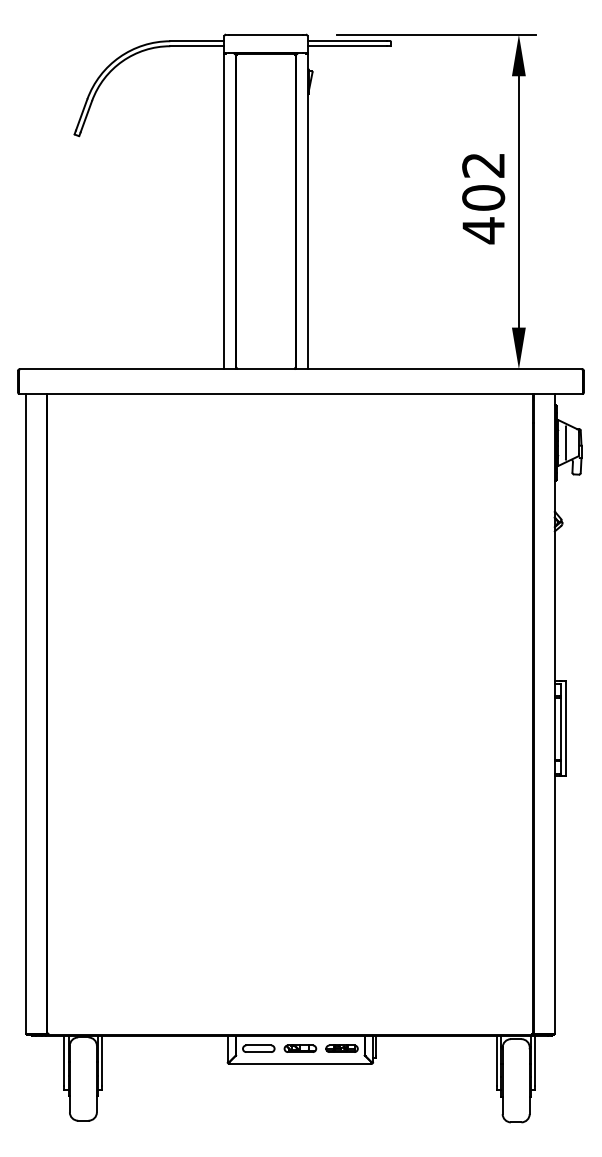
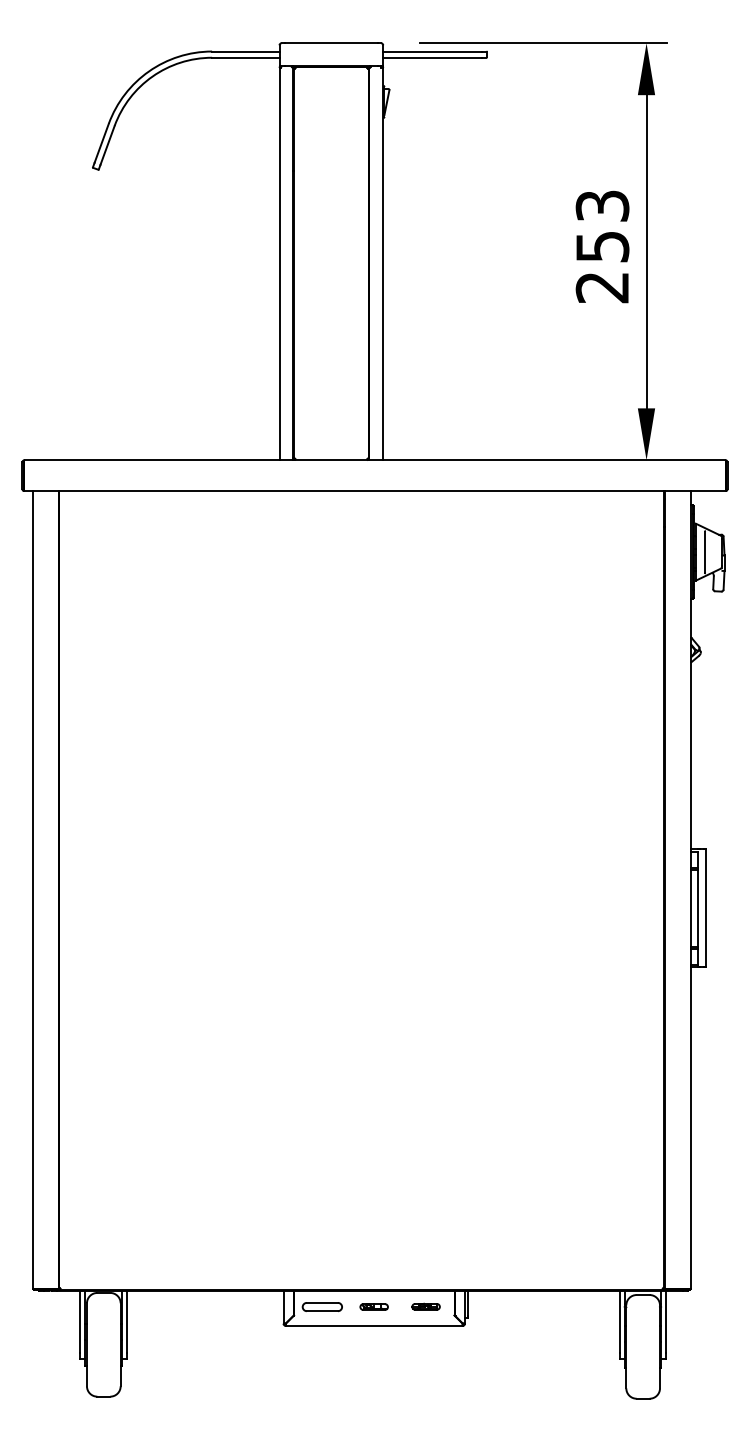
text: (483, 198) -> (602, 247), 402 -> 253
part: (299, 1048) -> (373, 1306), size x0.7
part: (341, 1048) -> (425, 1306), size x0.7

